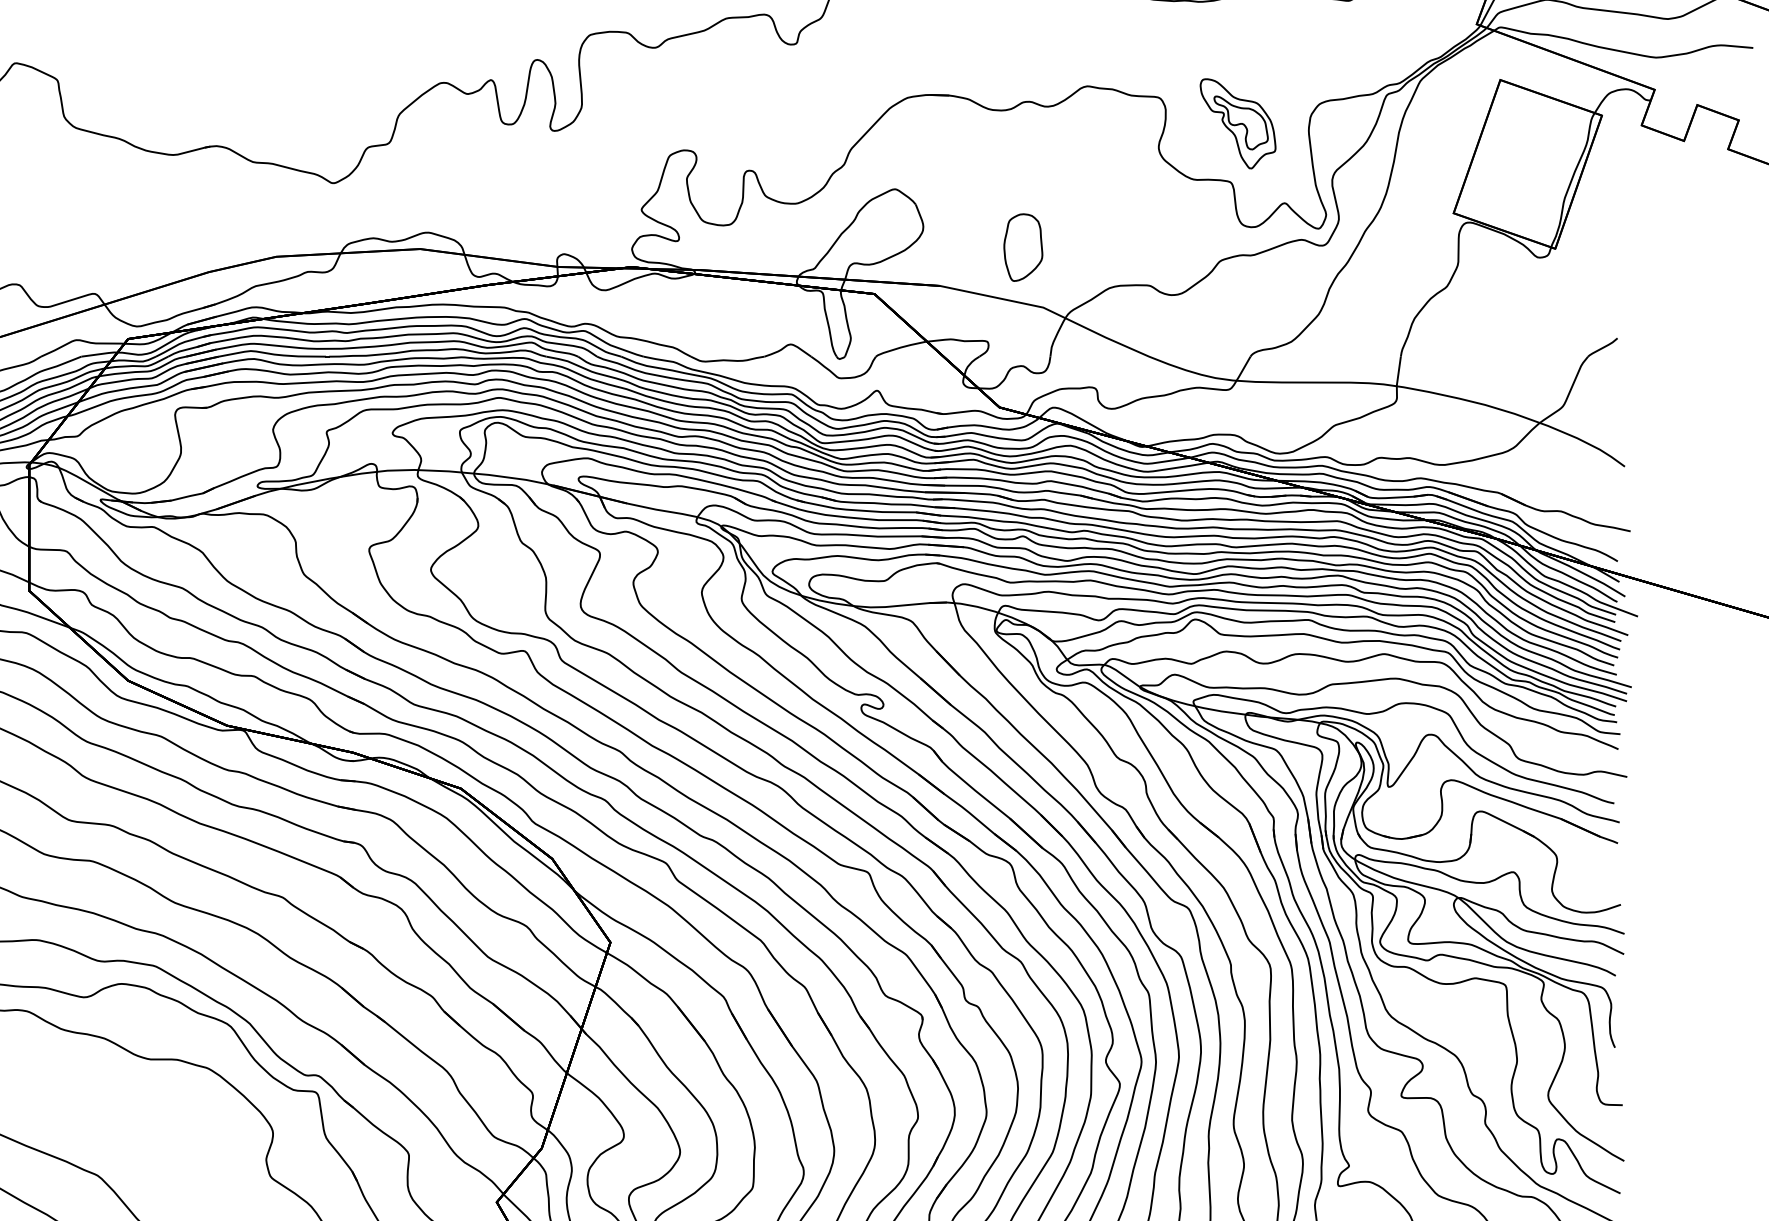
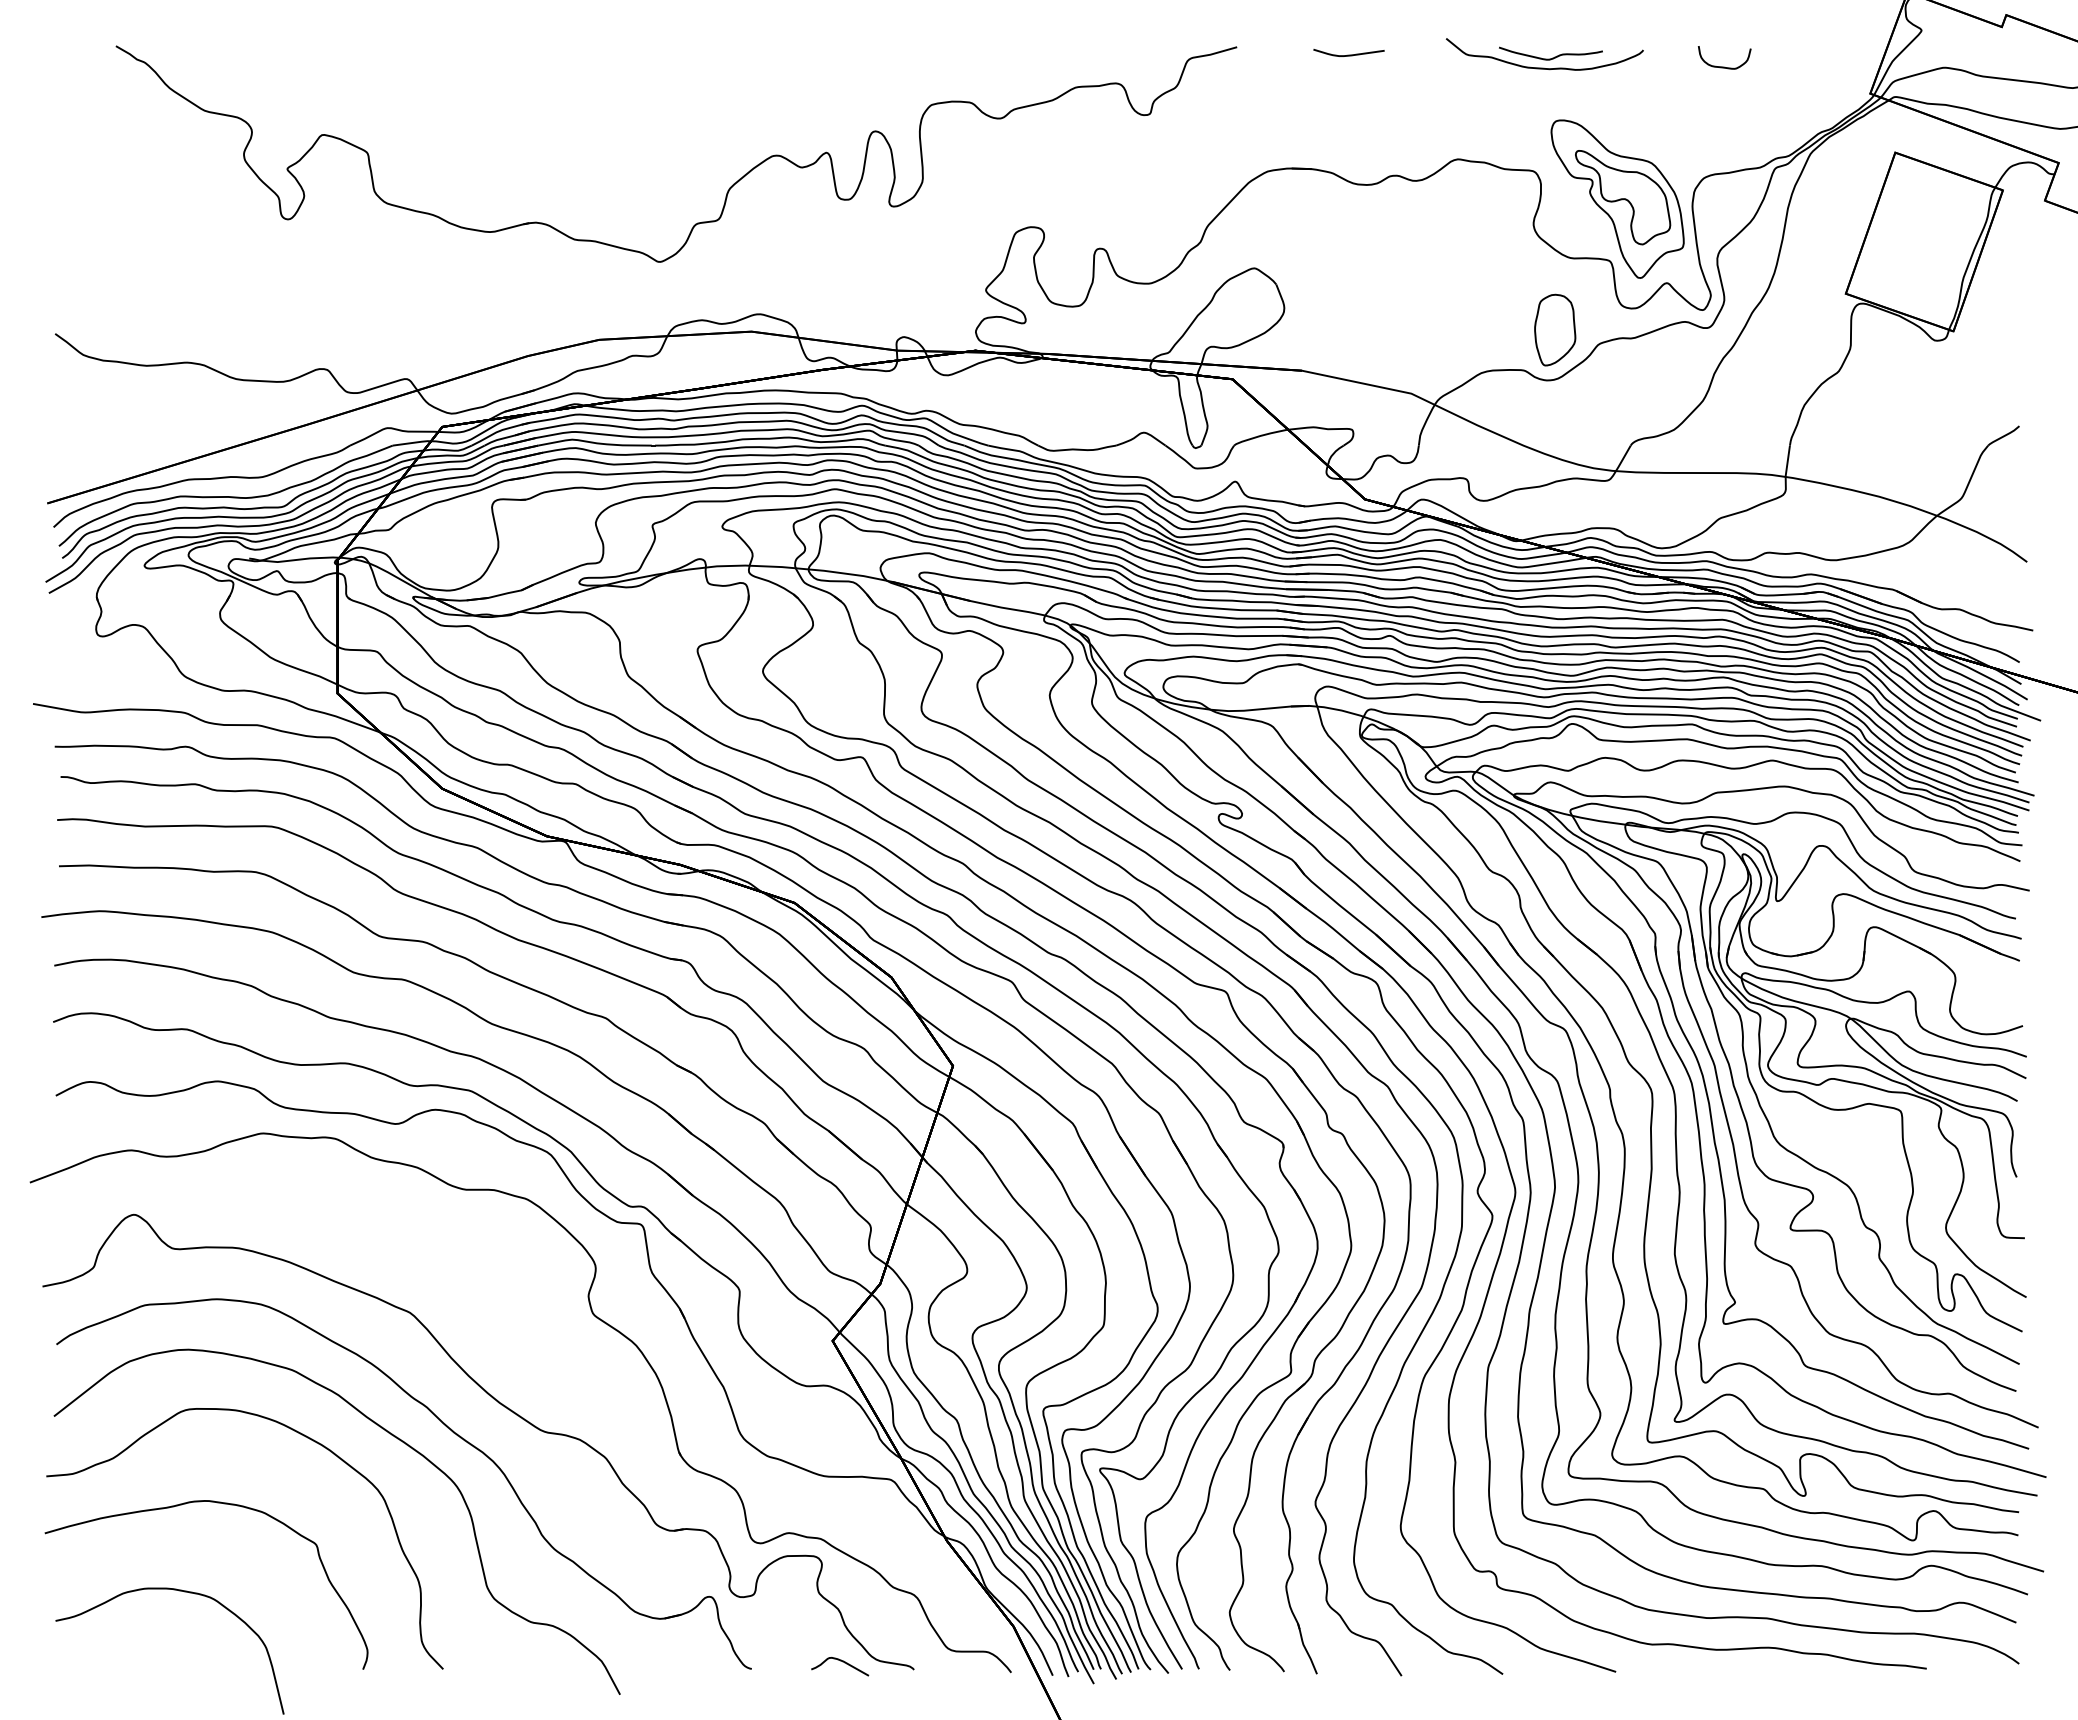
part: (1238, 123) -> (1617, 198), size x1.67
part: (1023, 247) -> (1555, 329), moved

